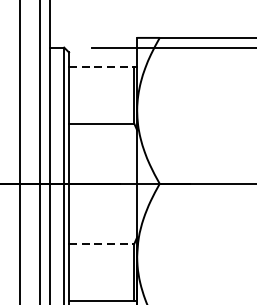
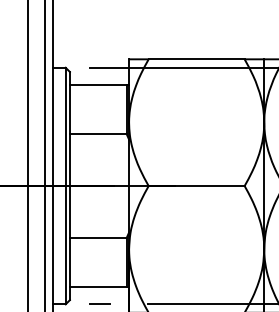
line: (101, 66) -> (98, 84), dashed -> solid
line: (101, 244) -> (98, 238), dashed -> solid

